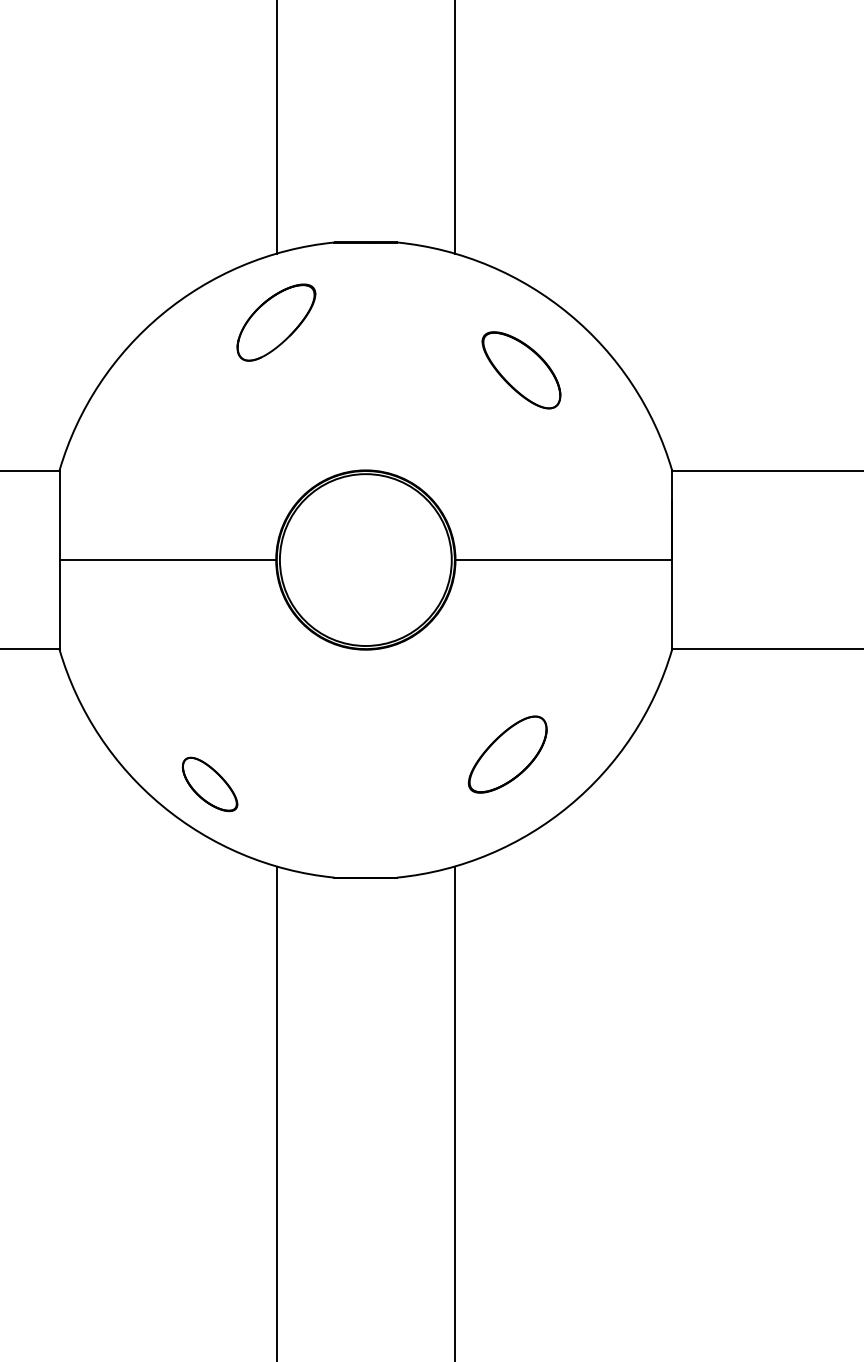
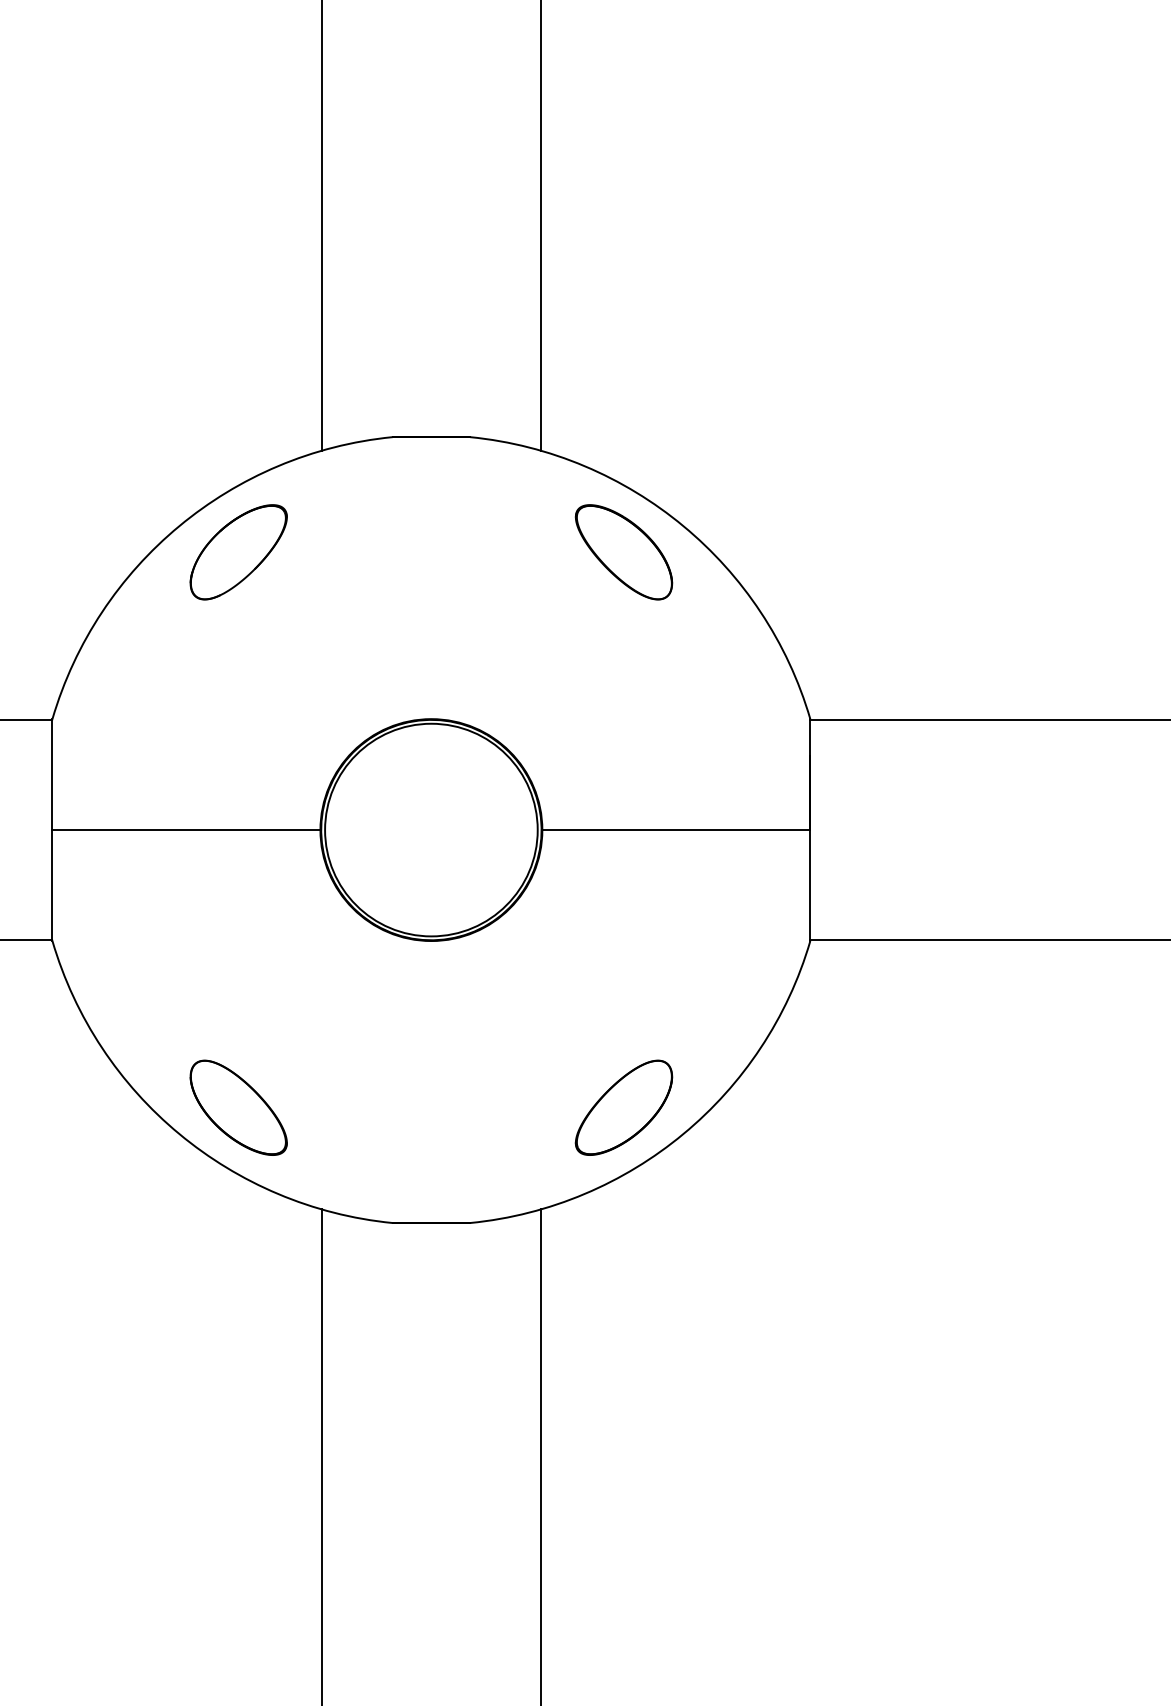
part: (276, 322) -> (238, 552), moved
part: (521, 370) -> (623, 552), moved
part: (507, 754) -> (623, 1107), moved
part: (209, 784) -> (238, 1107), size x1.43

